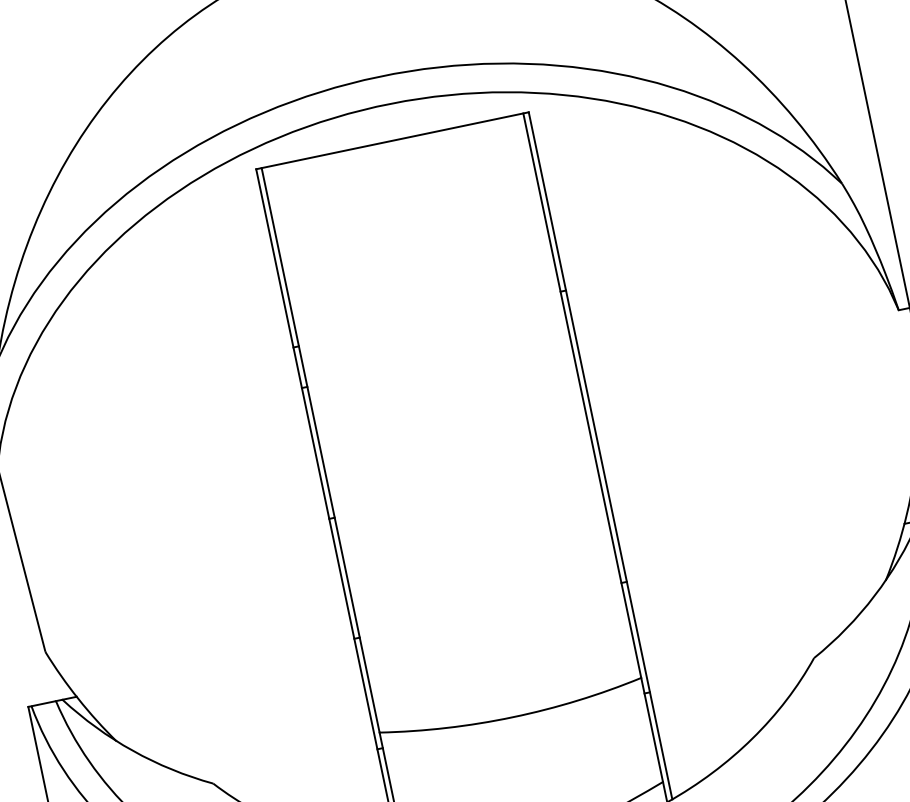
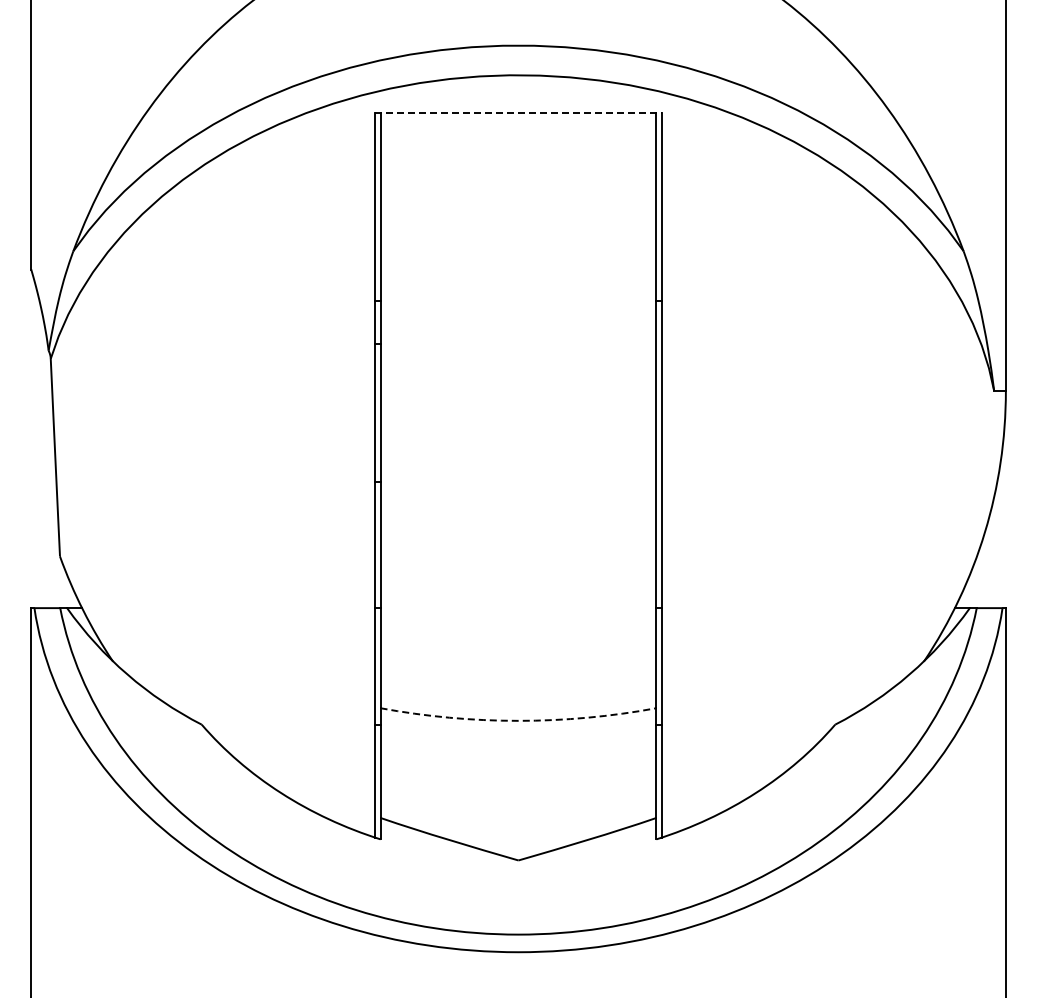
line: (392, 141) -> (518, 113), solid -> dashed
arc: (512, 716) -> (518, 720), solid -> dashed

